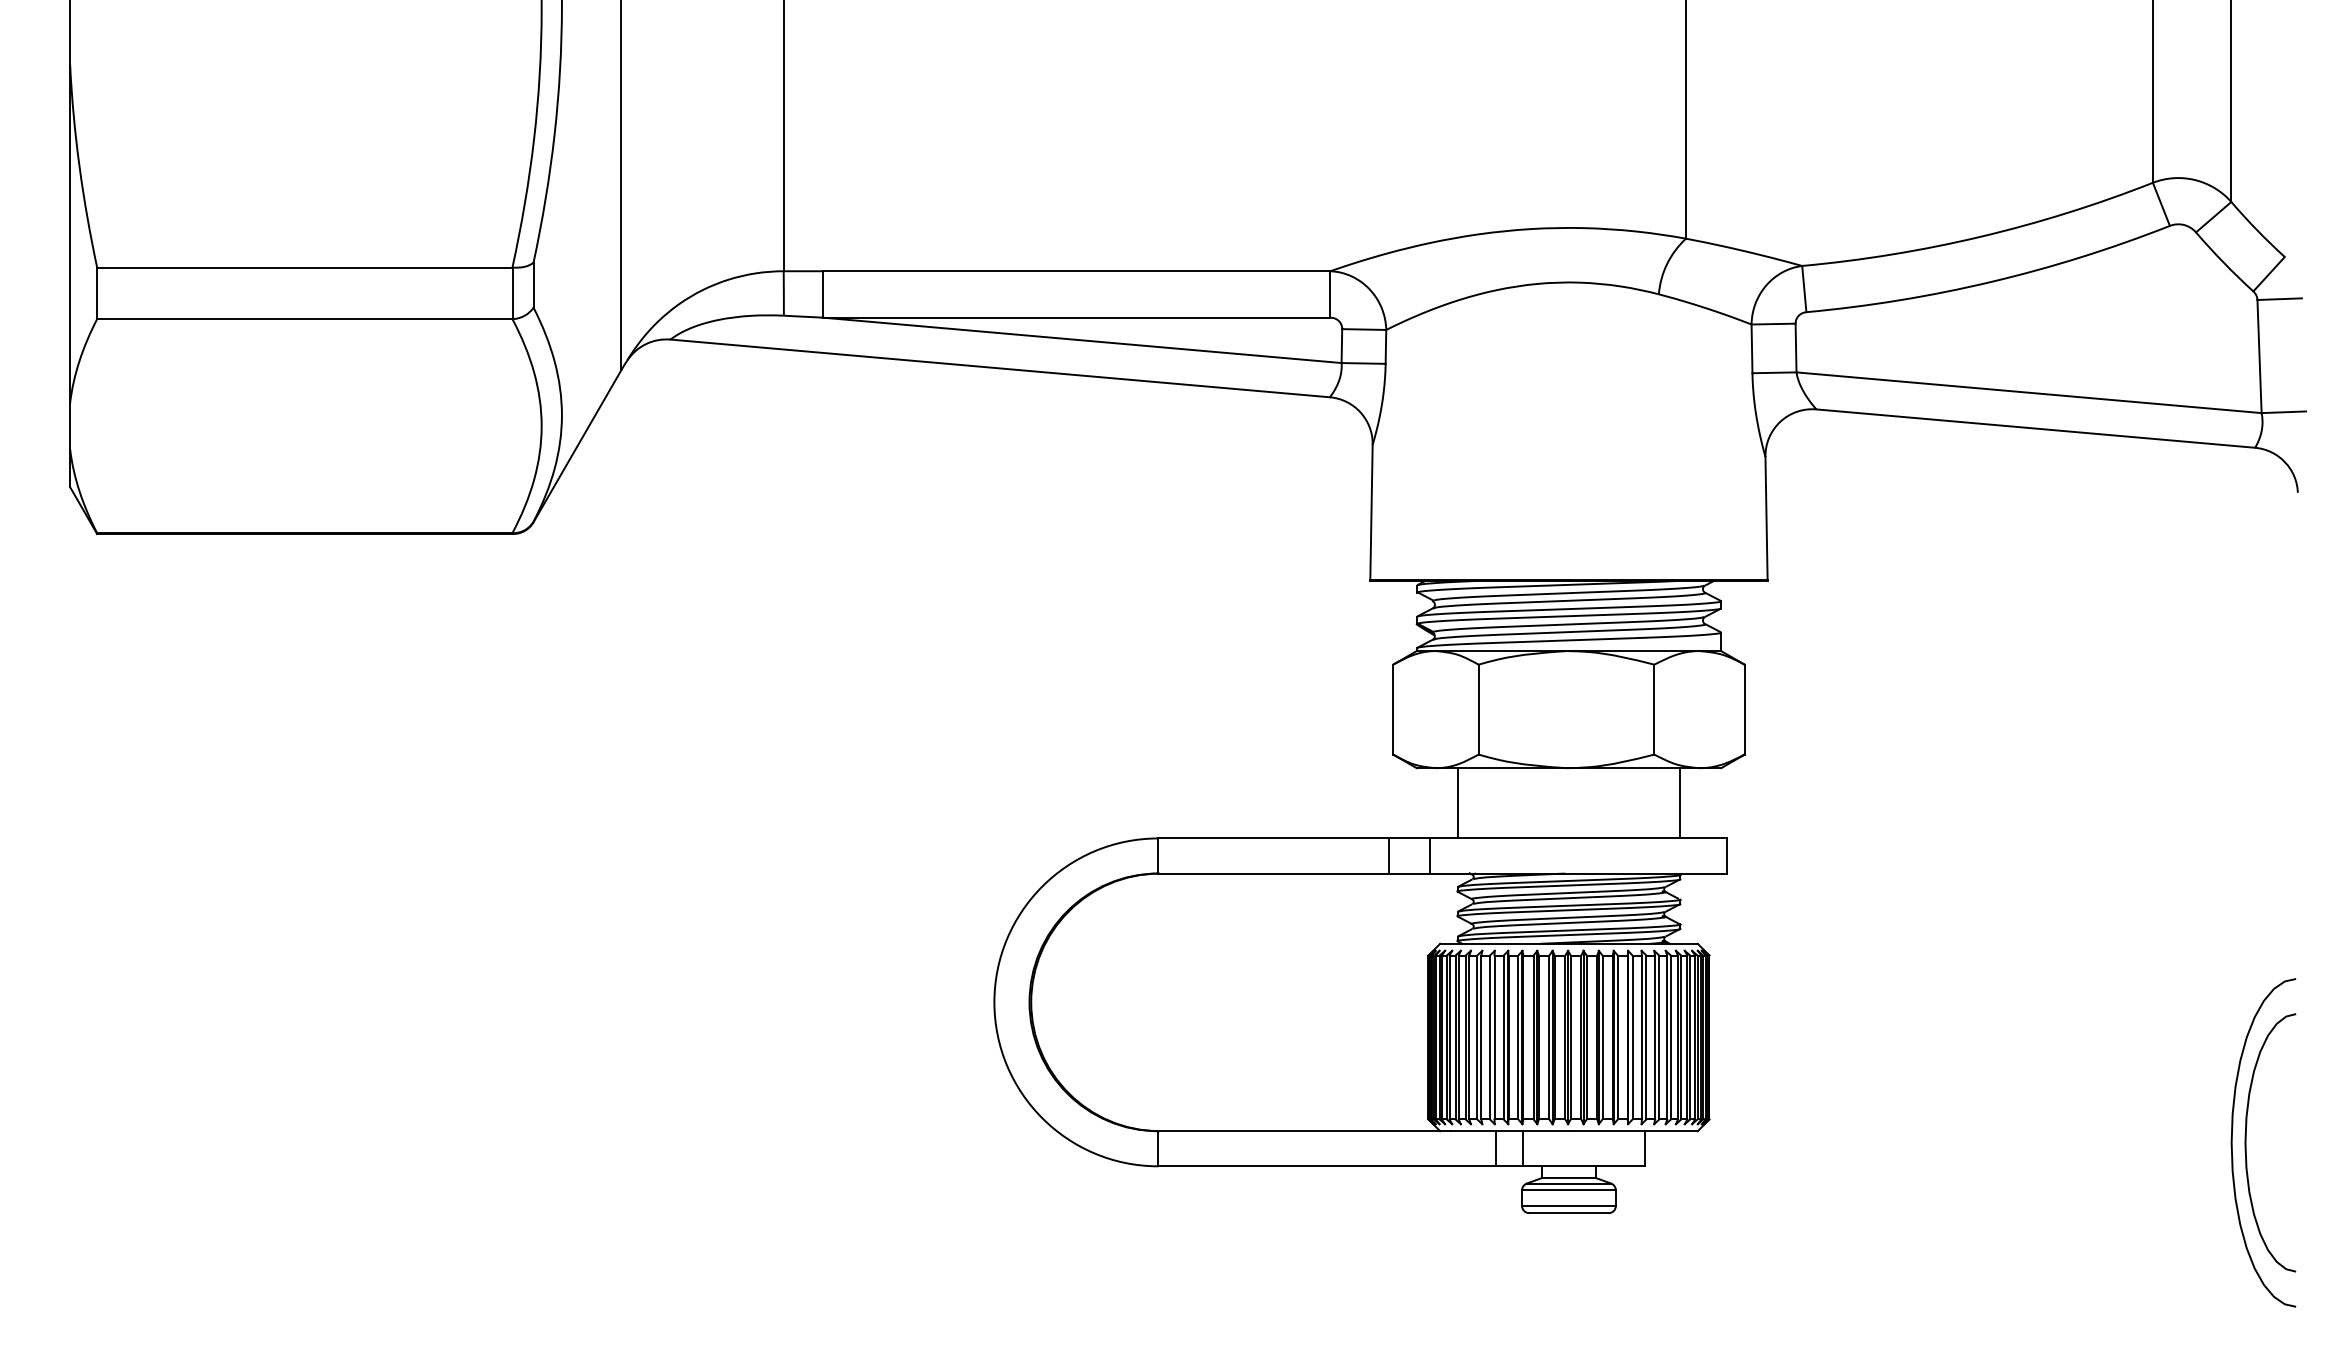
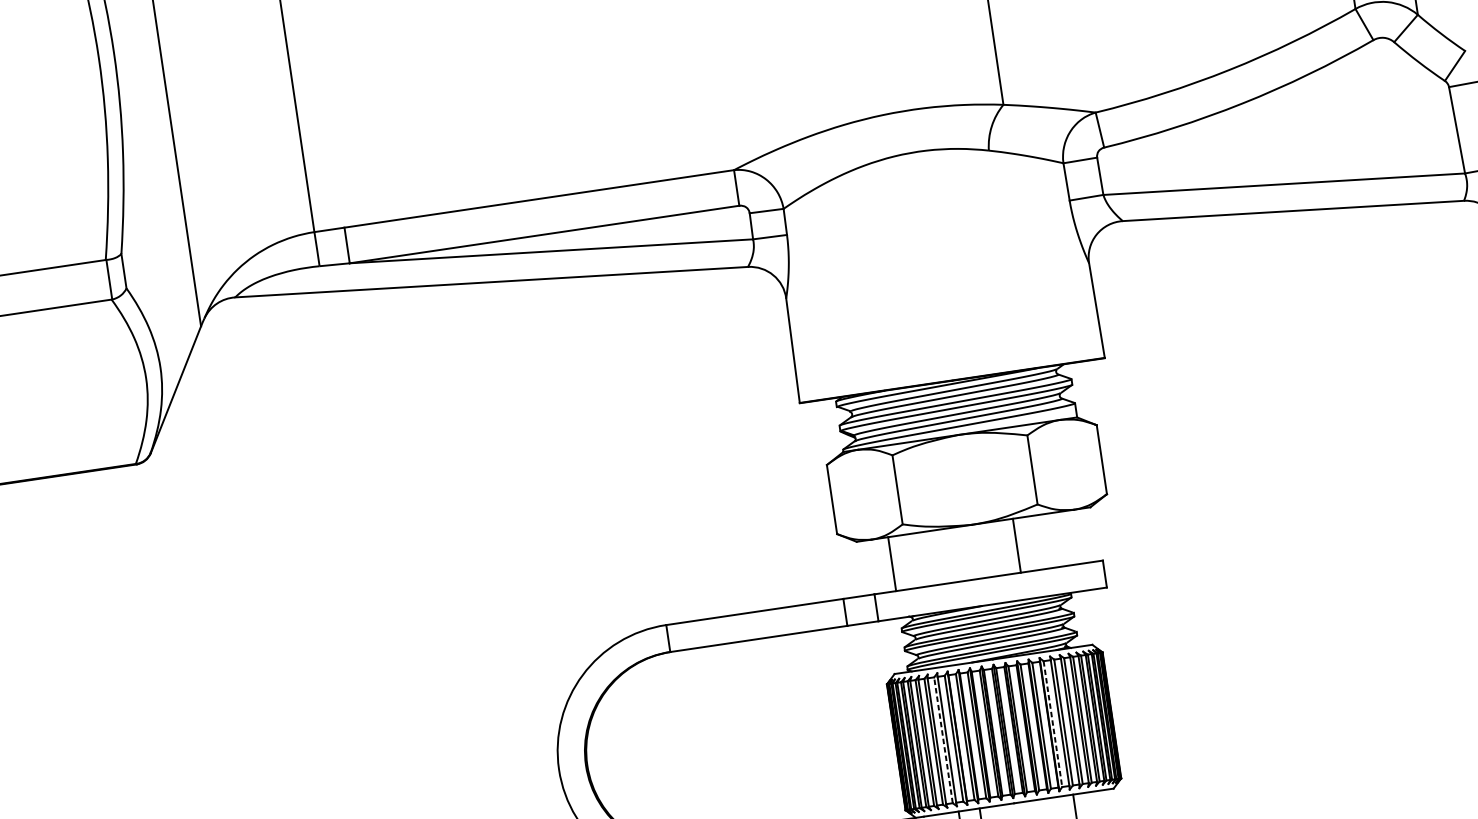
line: (1680, 803) -> (1017, 545), moved
line: (1489, 1037) -> (943, 740), solid -> dashed
line: (1632, 1037) -> (1052, 724), solid -> dashed

